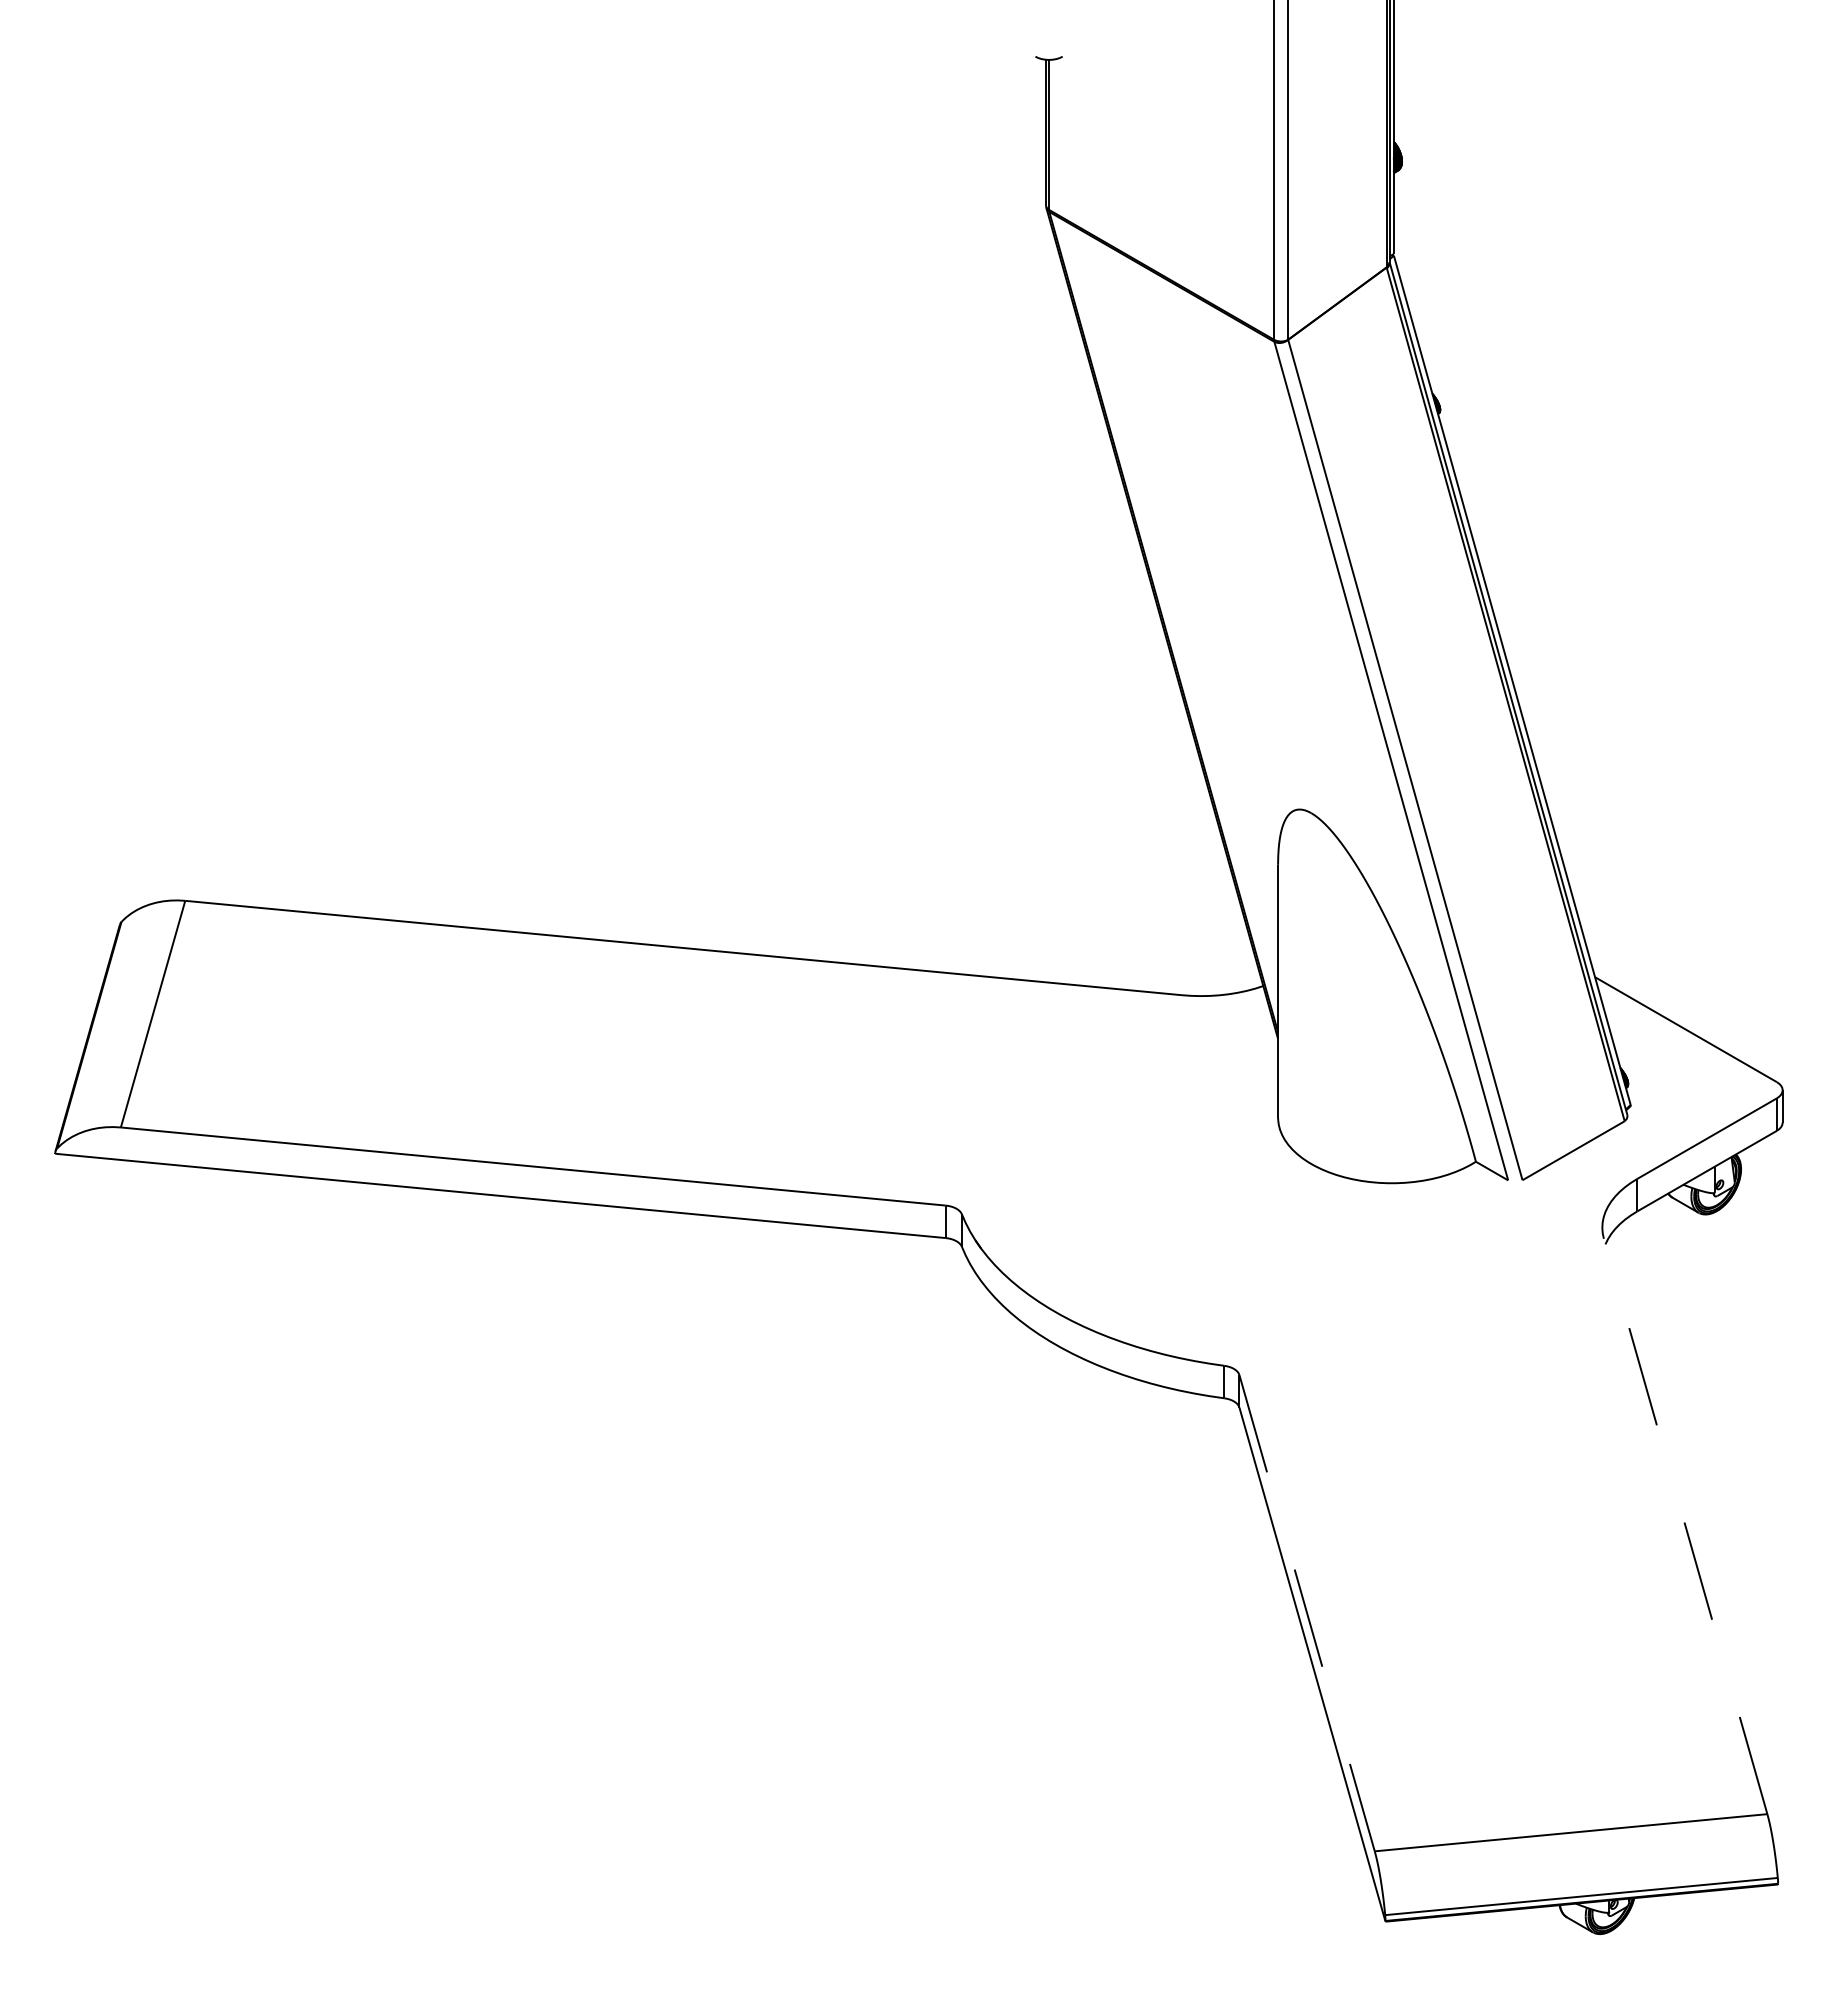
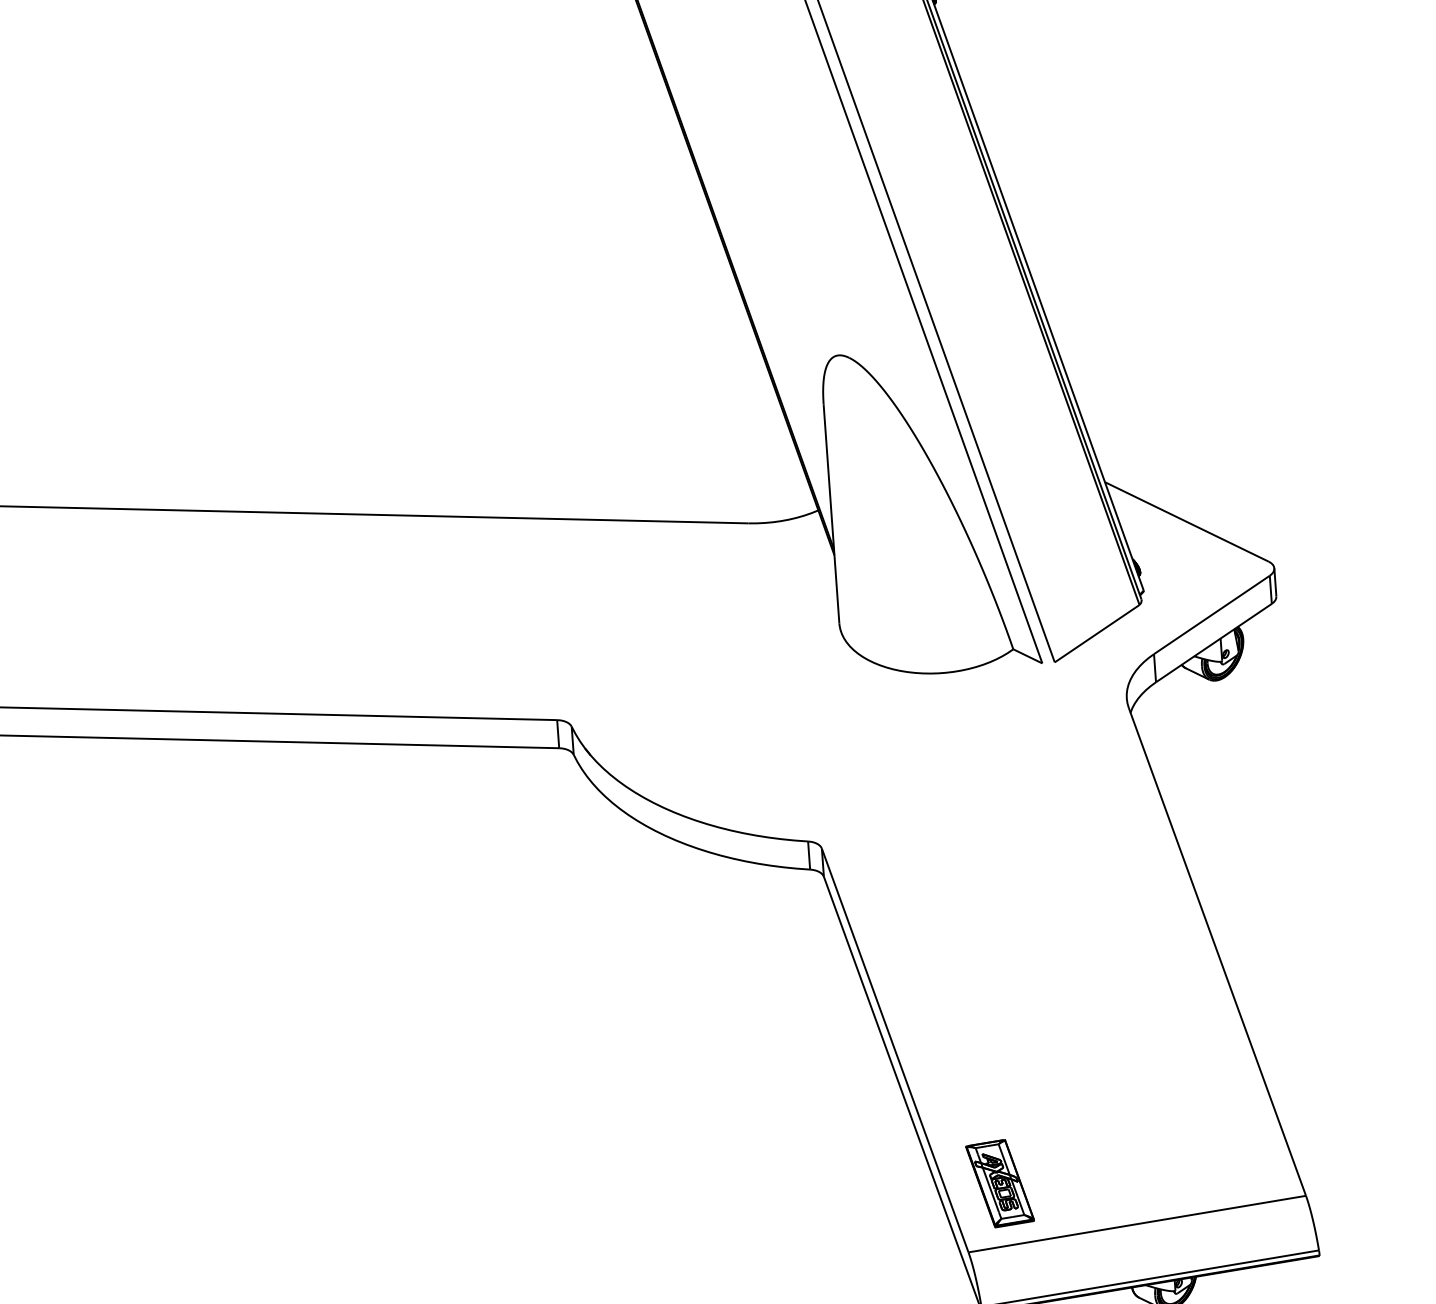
line: (1685, 1526) -> (1217, 951), dashed -> solid
line: (1307, 1613) -> (895, 1050), dashed -> solid
part: (1416, 1774) -> (999, 1183), added

